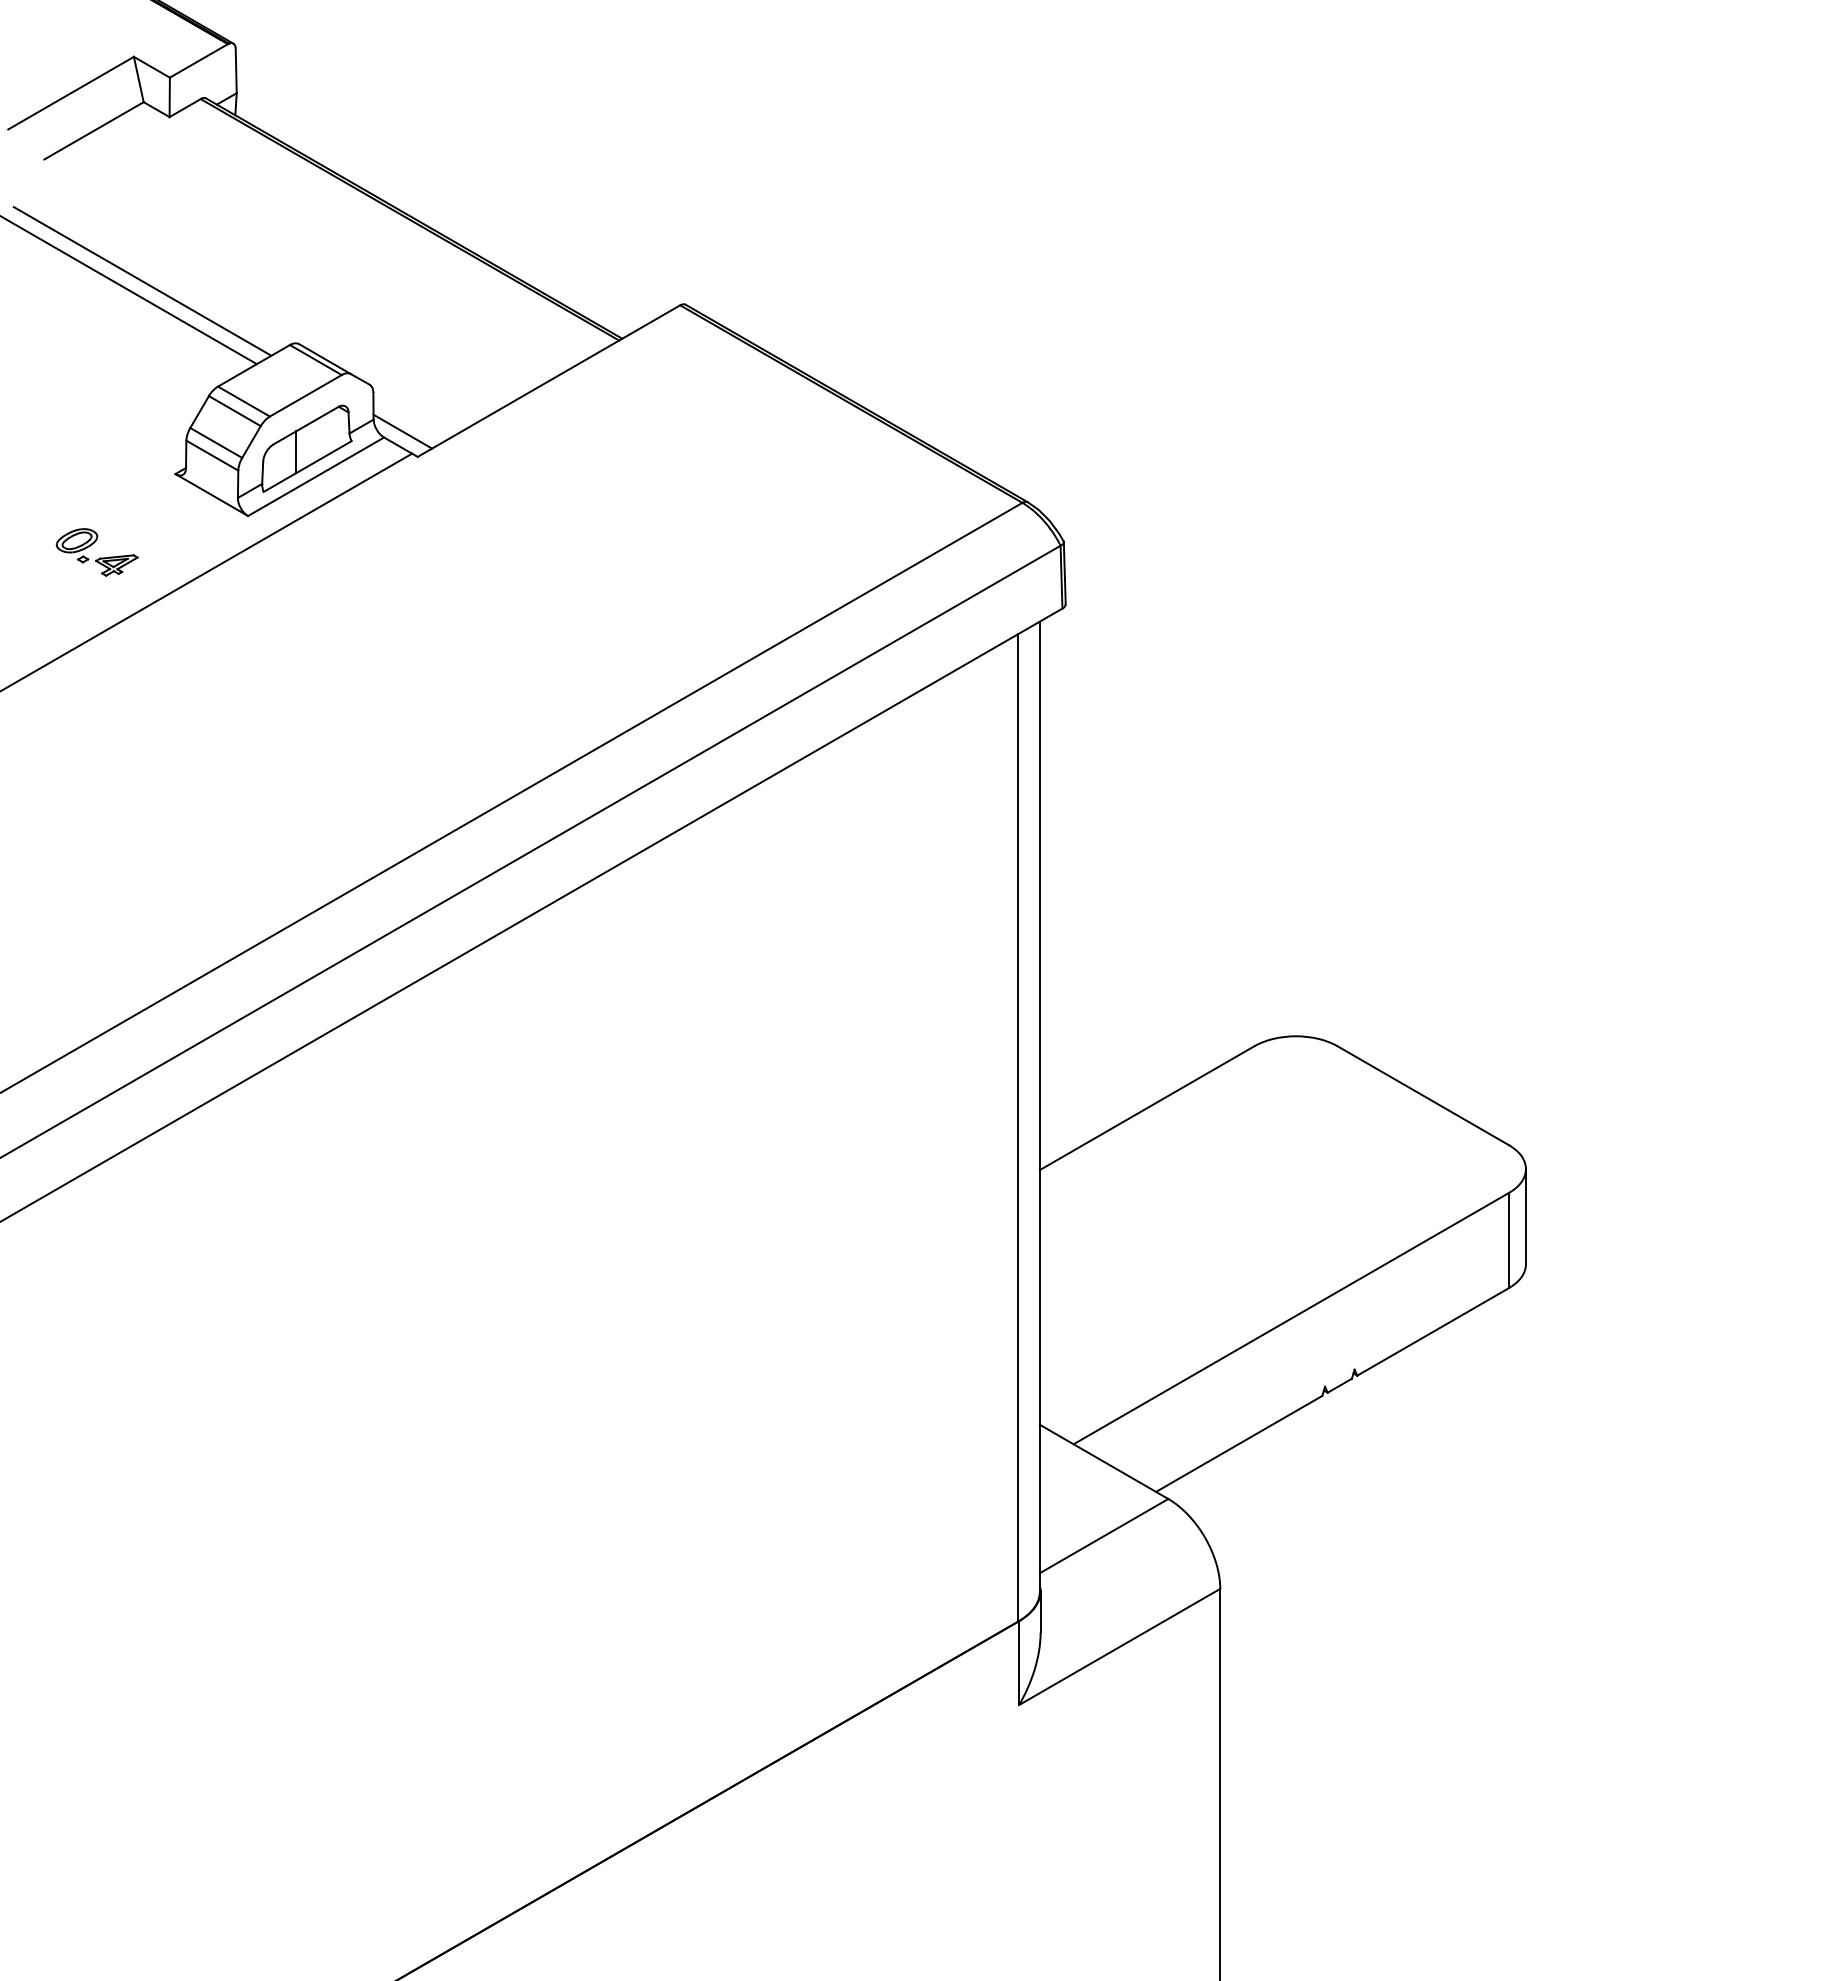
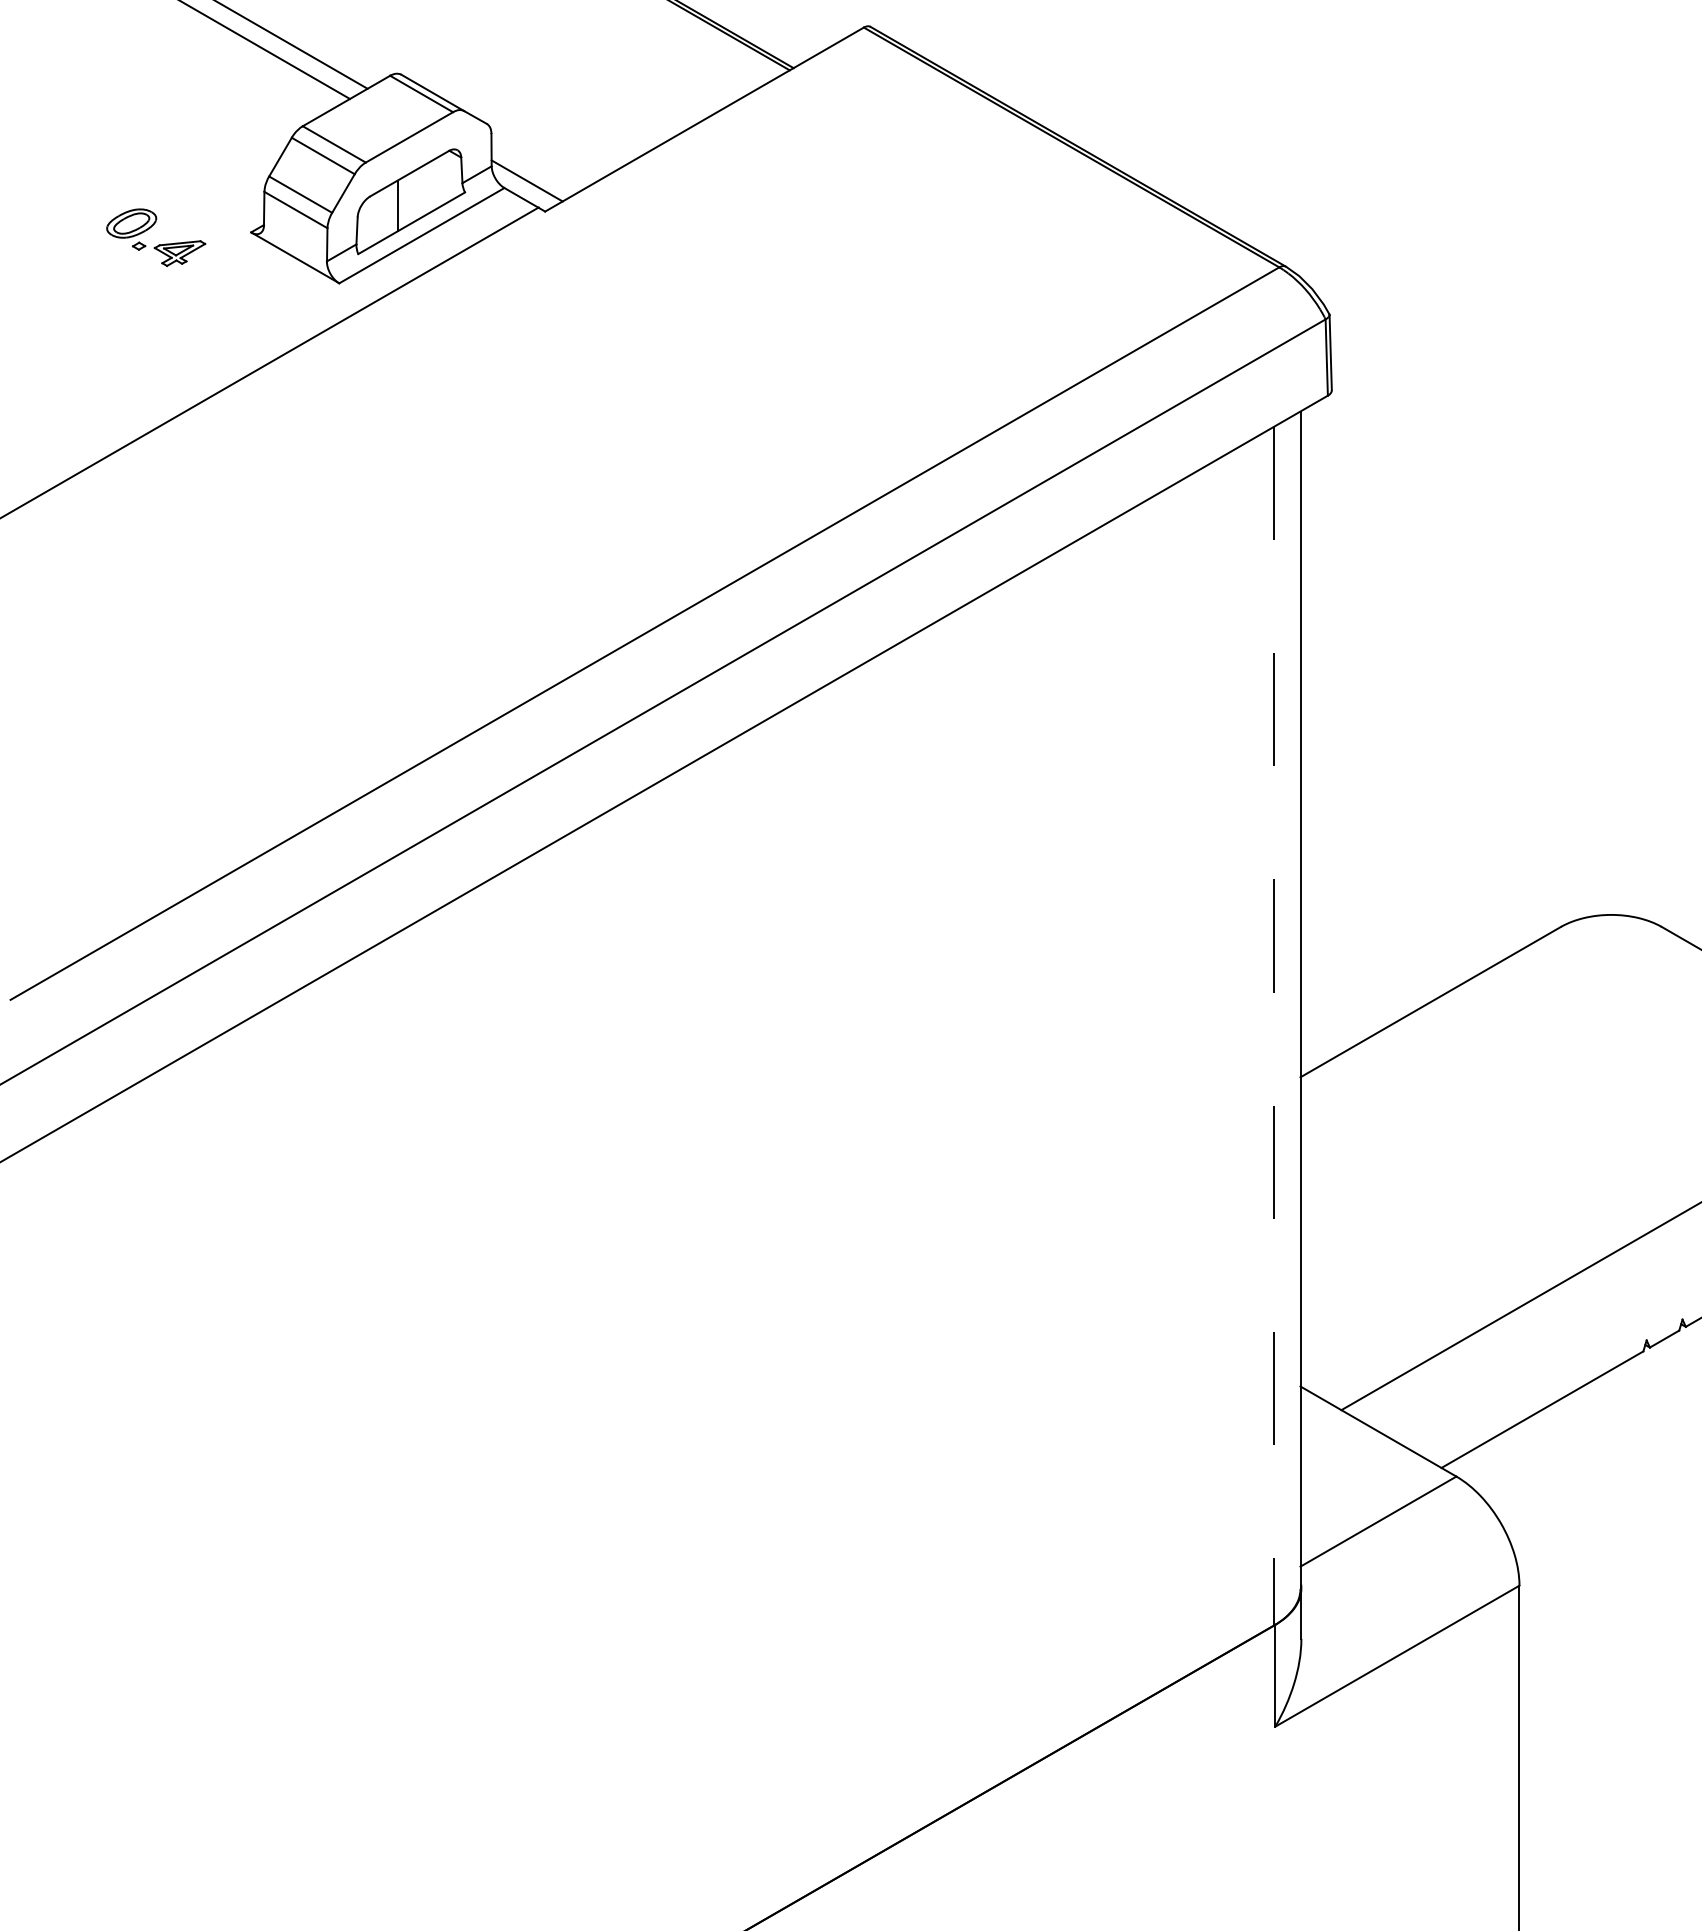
part: (96, 552) -> (155, 237), moved
line: (1018, 1127) -> (1274, 1025), solid -> dashed

